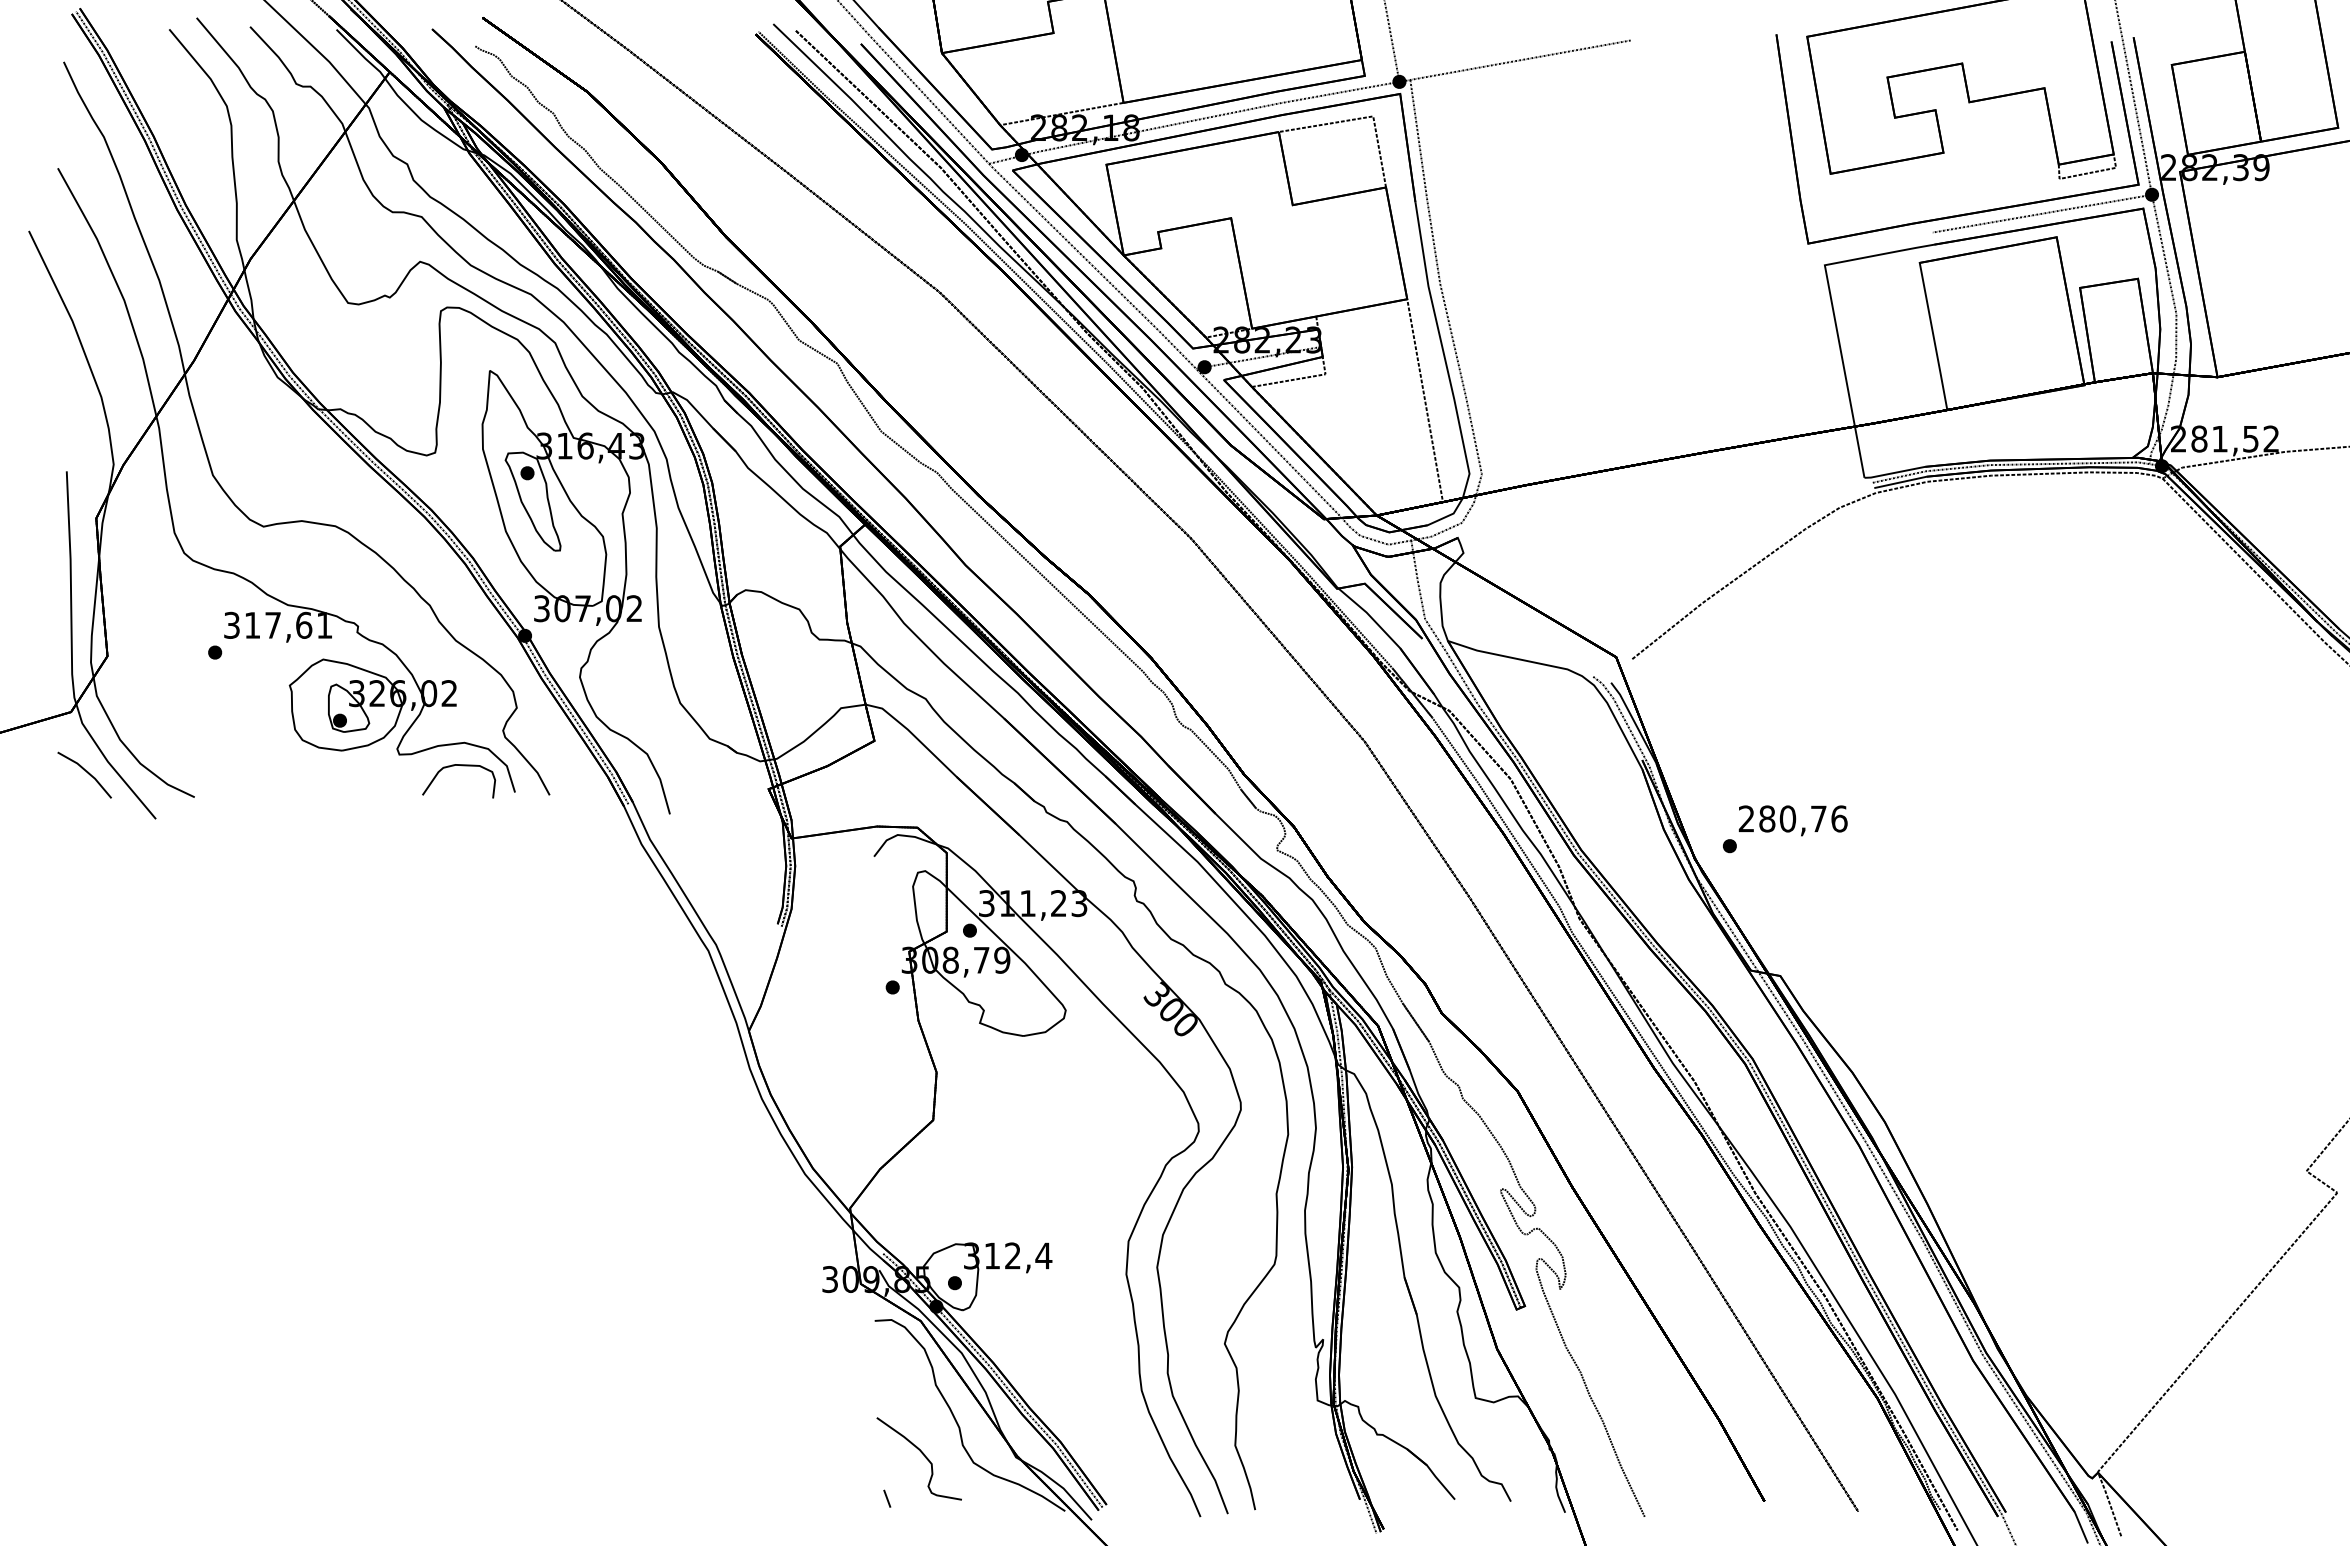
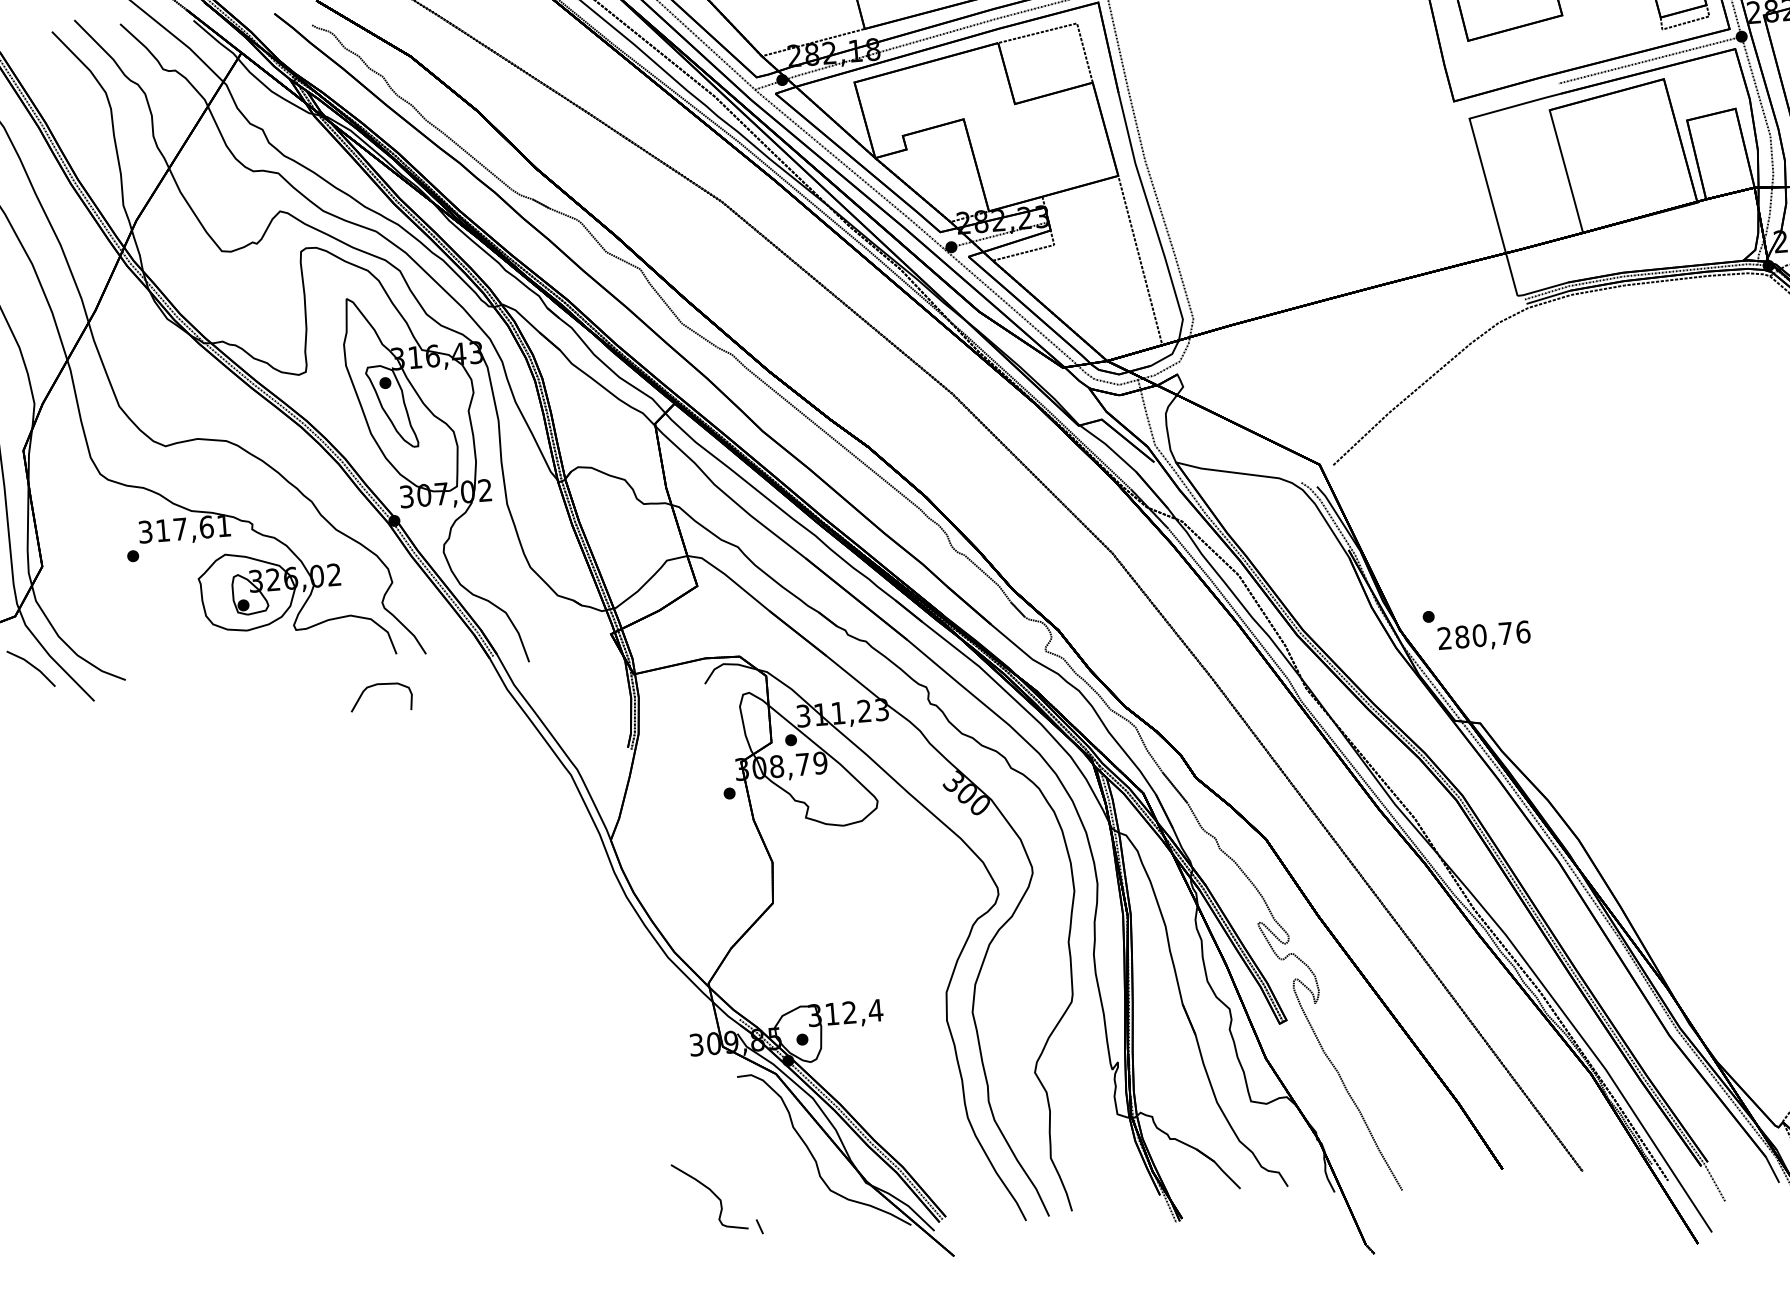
curve: (461, 766) -> (382, 685), moved
text: (1792, 820) -> (1483, 636), moved
curve: (922, 1454) -> (712, 1192), moved

